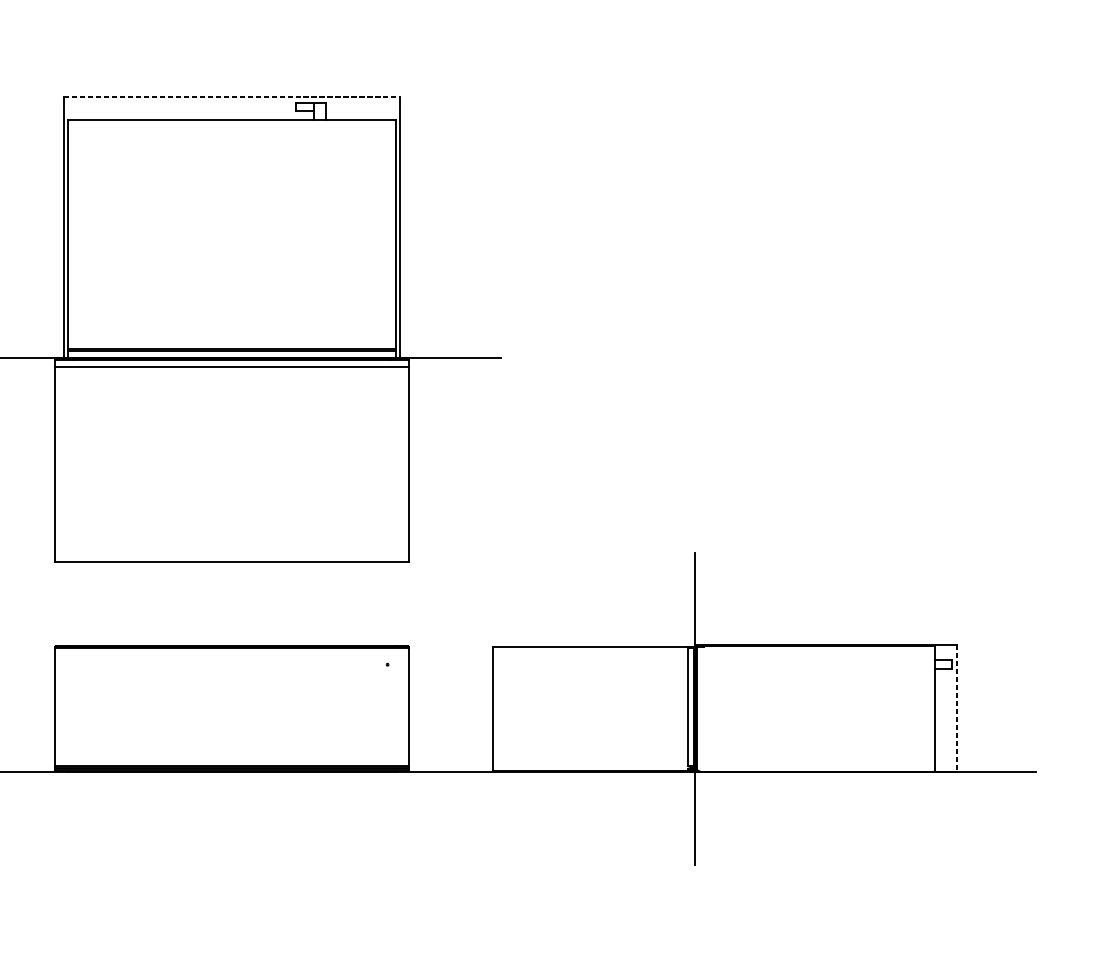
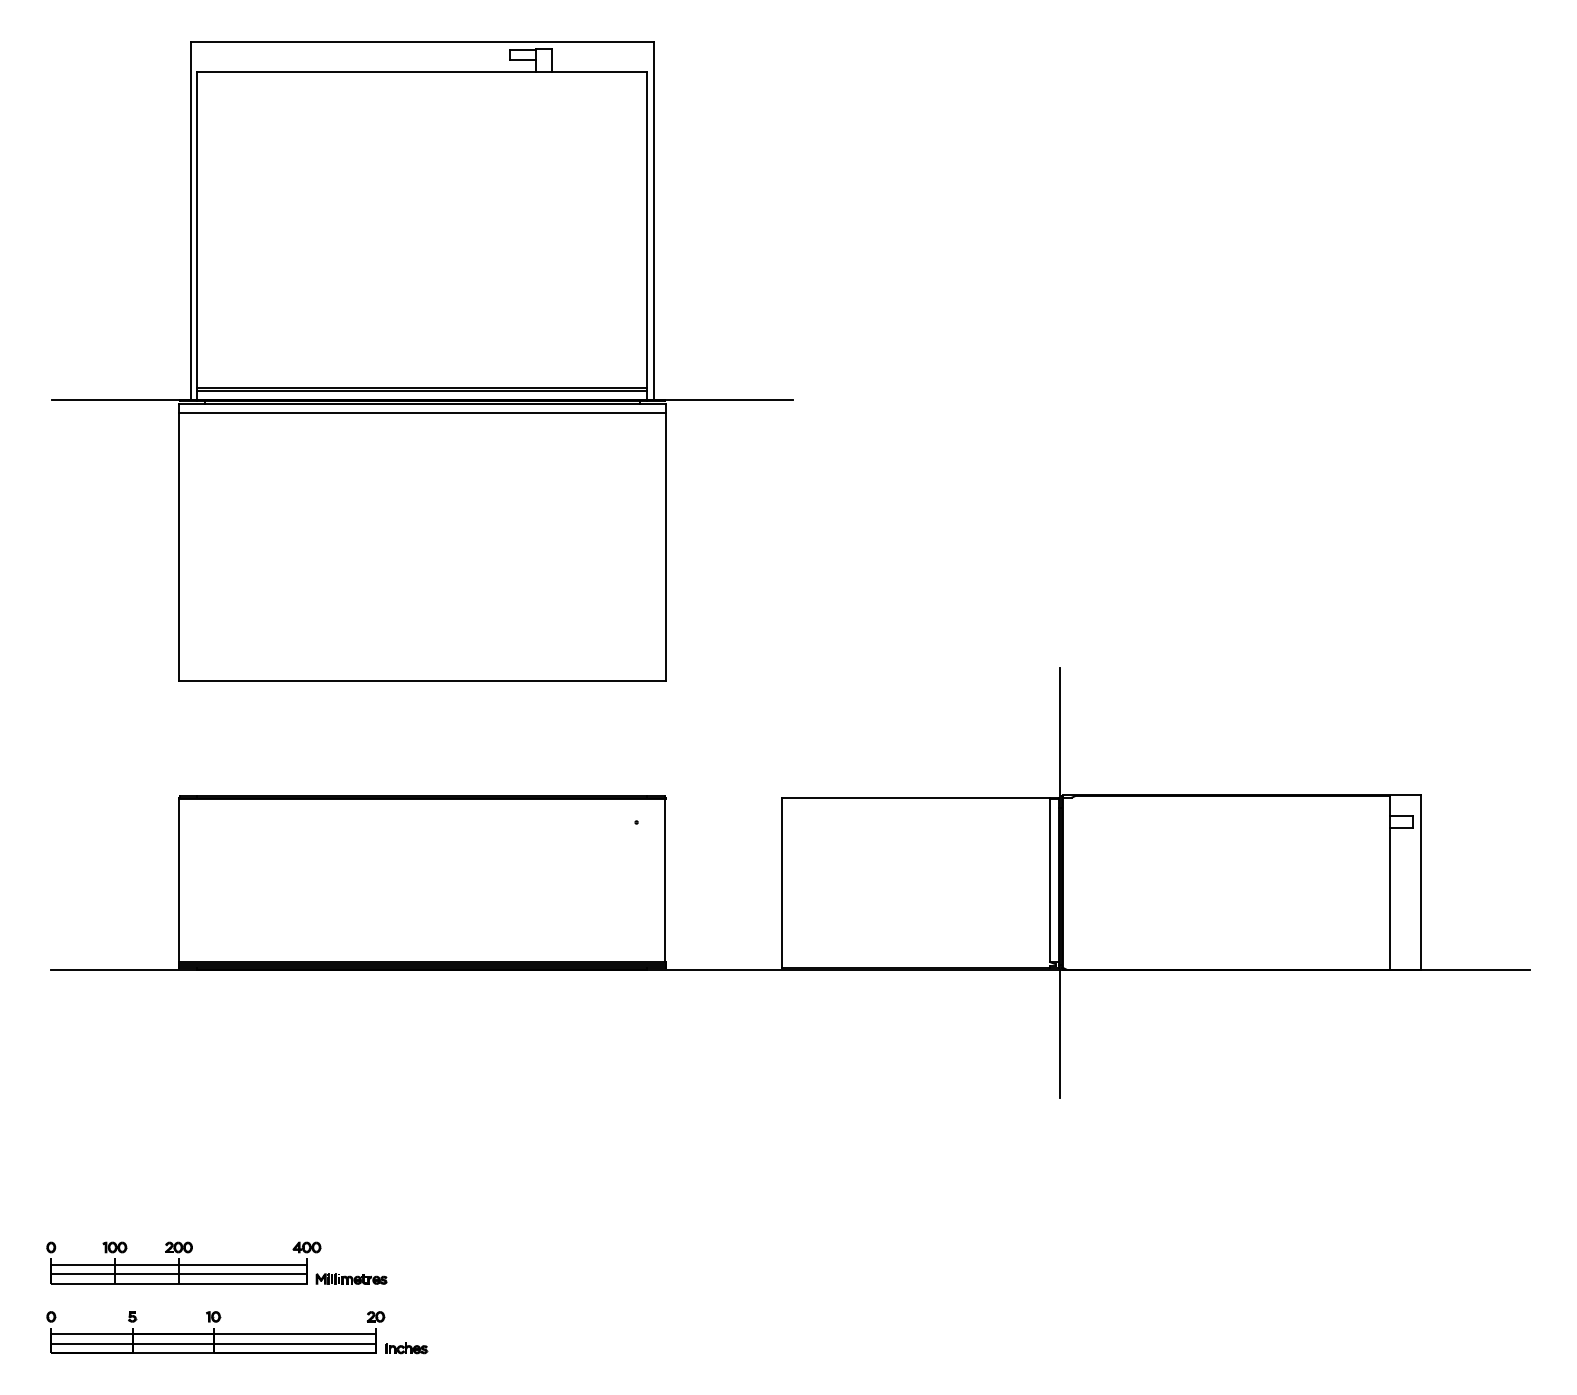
line: (232, 97) -> (422, 41), dashed -> solid
line: (957, 708) -> (1420, 882), dashed -> solid

